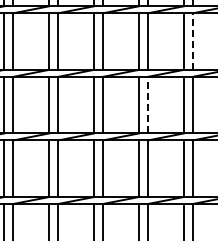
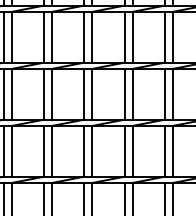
line: (192, 41) -> (172, 37), dashed -> solid
line: (147, 104) -> (132, 93), dashed -> solid

